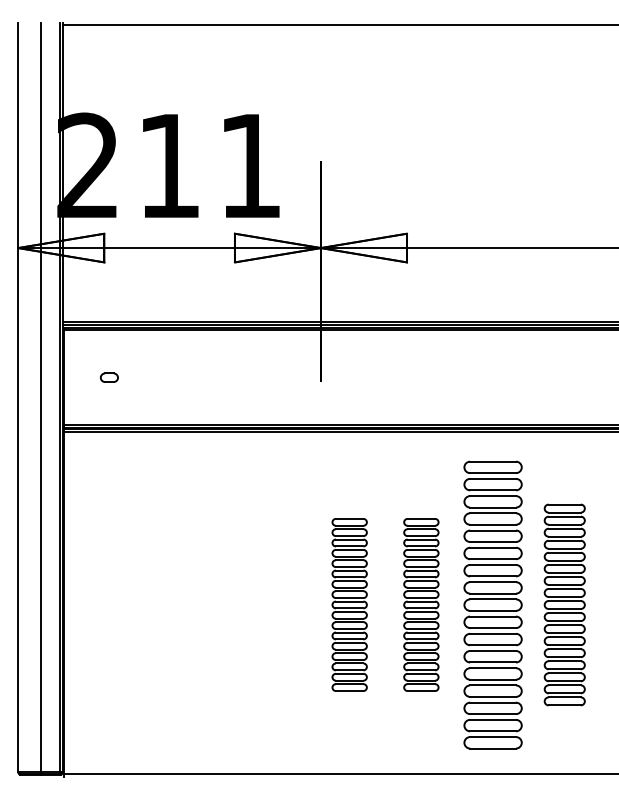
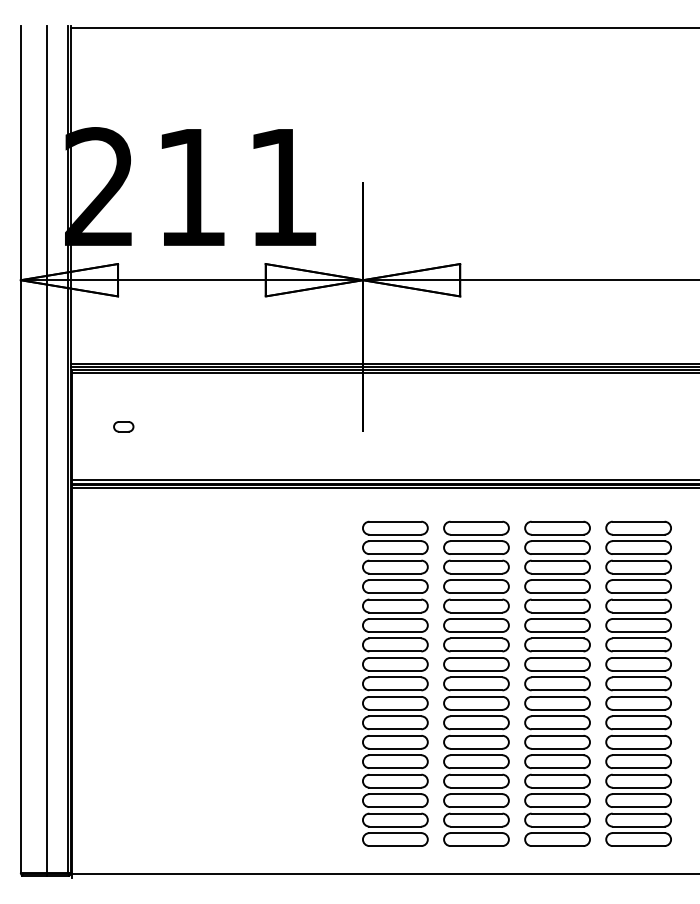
part: (349, 604) -> (395, 683), size x1.67
part: (421, 604) -> (476, 683), size x1.67
part: (564, 604) -> (638, 683), size x1.43

